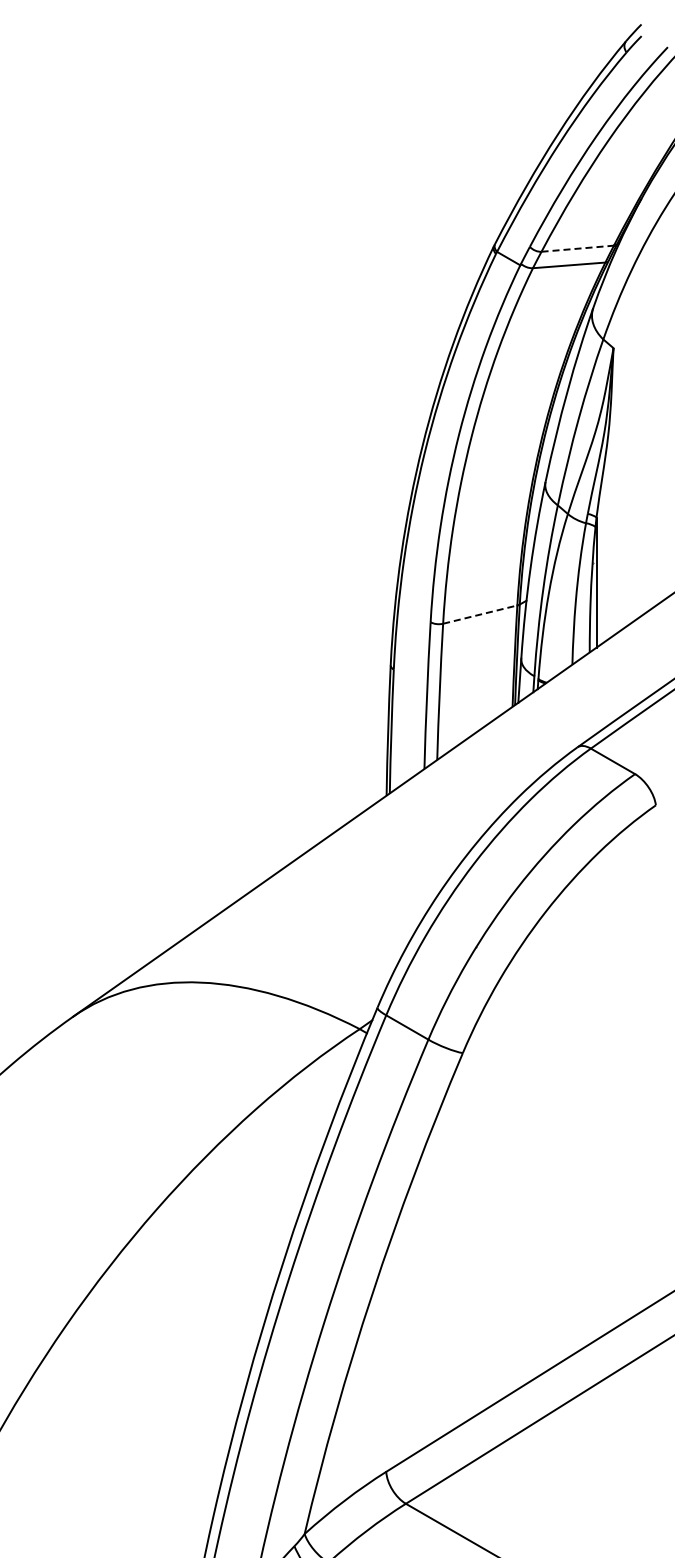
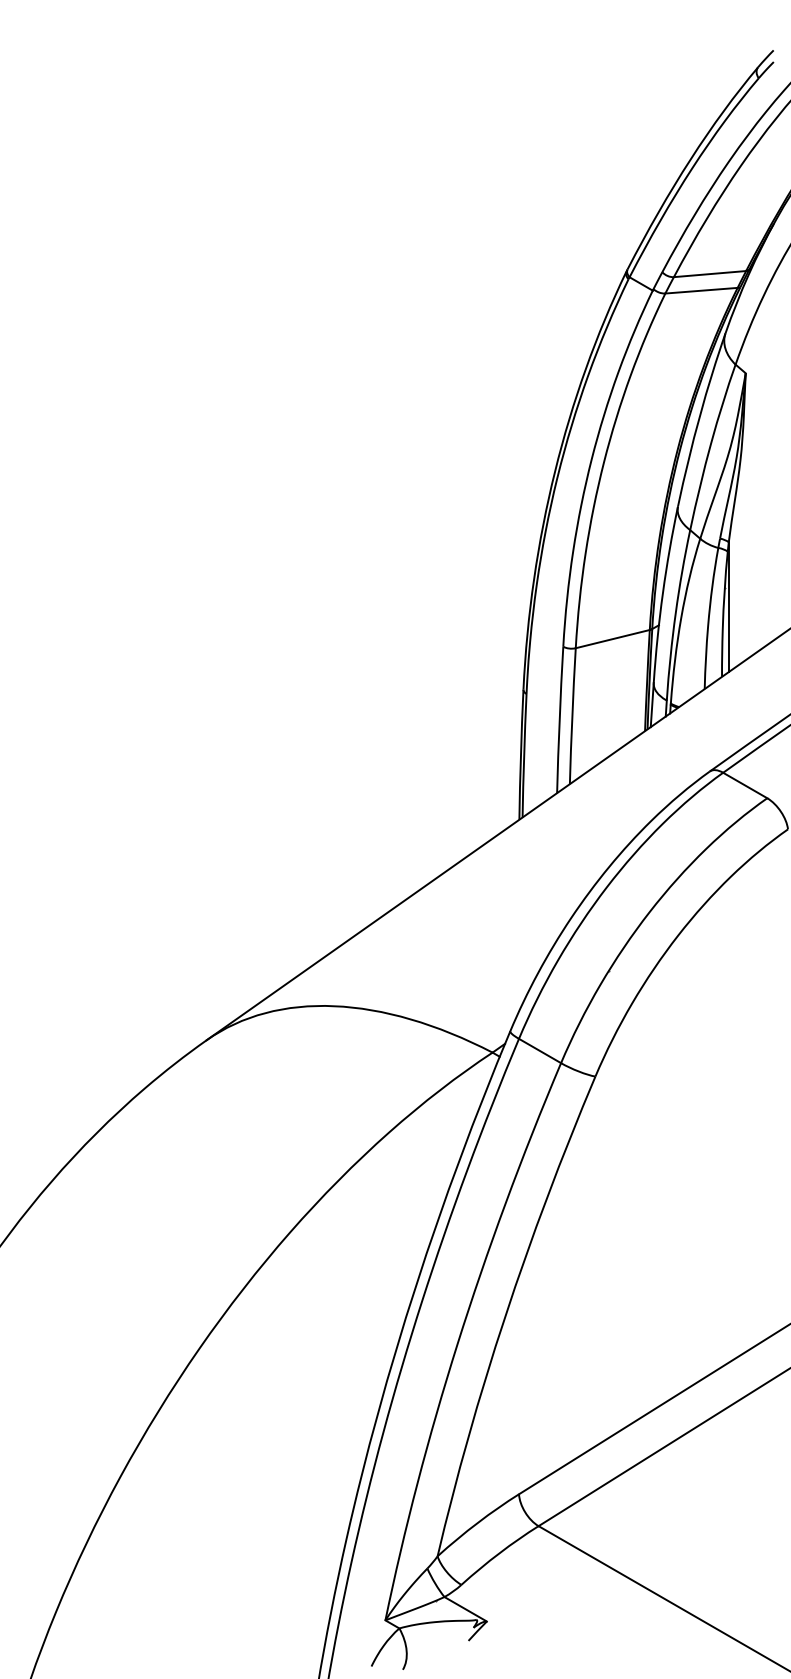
line: (578, 249) -> (710, 274), dashed -> solid
line: (480, 615) -> (613, 639), dashed -> solid

